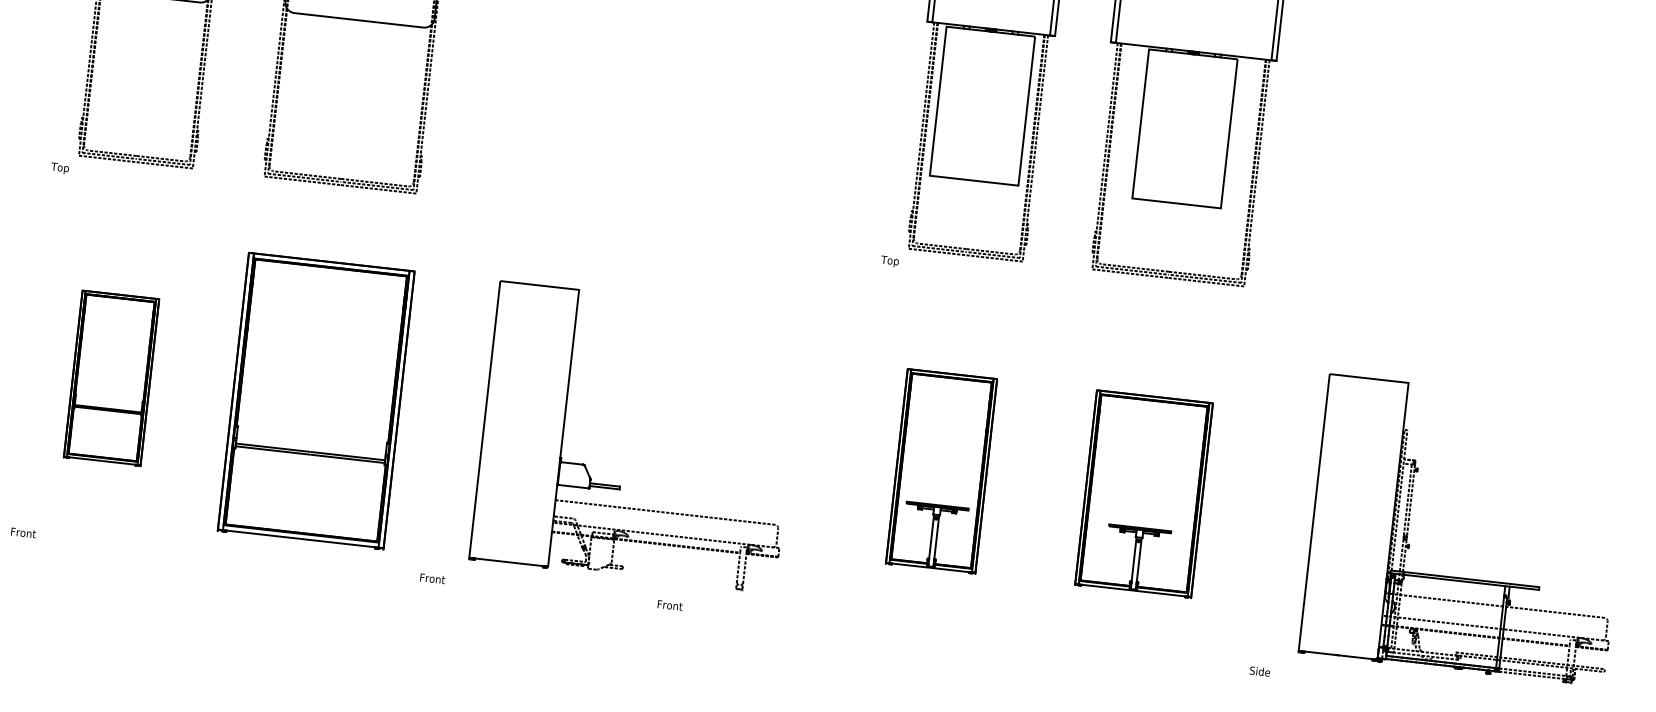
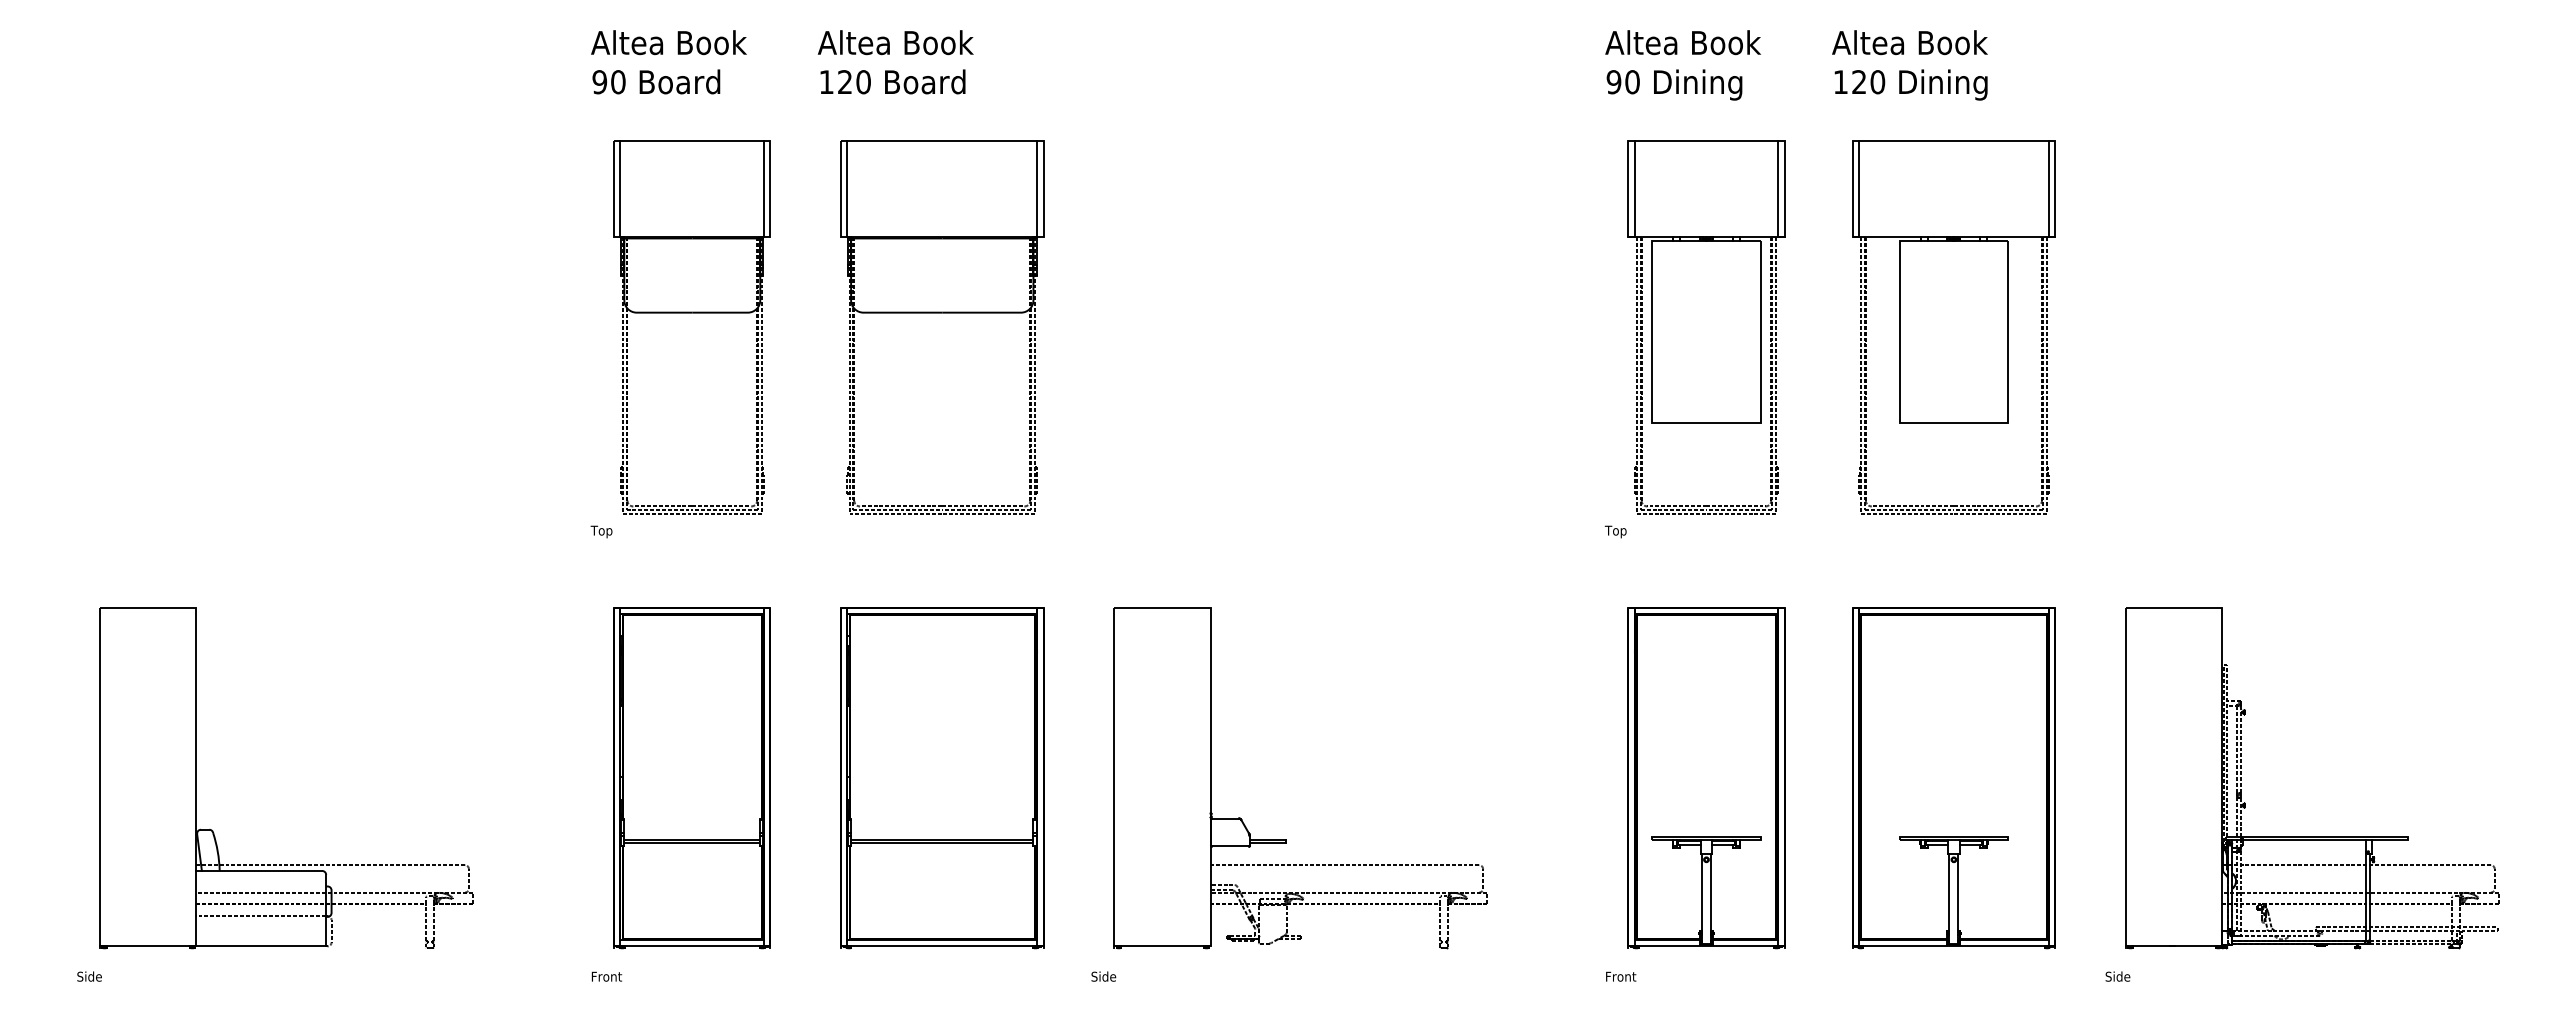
part: (110, 378) -> (691, 778), size x1.67
part: (941, 471) -> (1706, 778), size x1.43
part: (620, 486) -> (1286, 839), moved
part: (1143, 494) -> (1953, 778), size x1.43
text: (432, 578) -> (1106, 976), Front -> Side
part: (1461, 578) -> (2312, 836), moved
text: (670, 605) -> (1621, 976), moved

